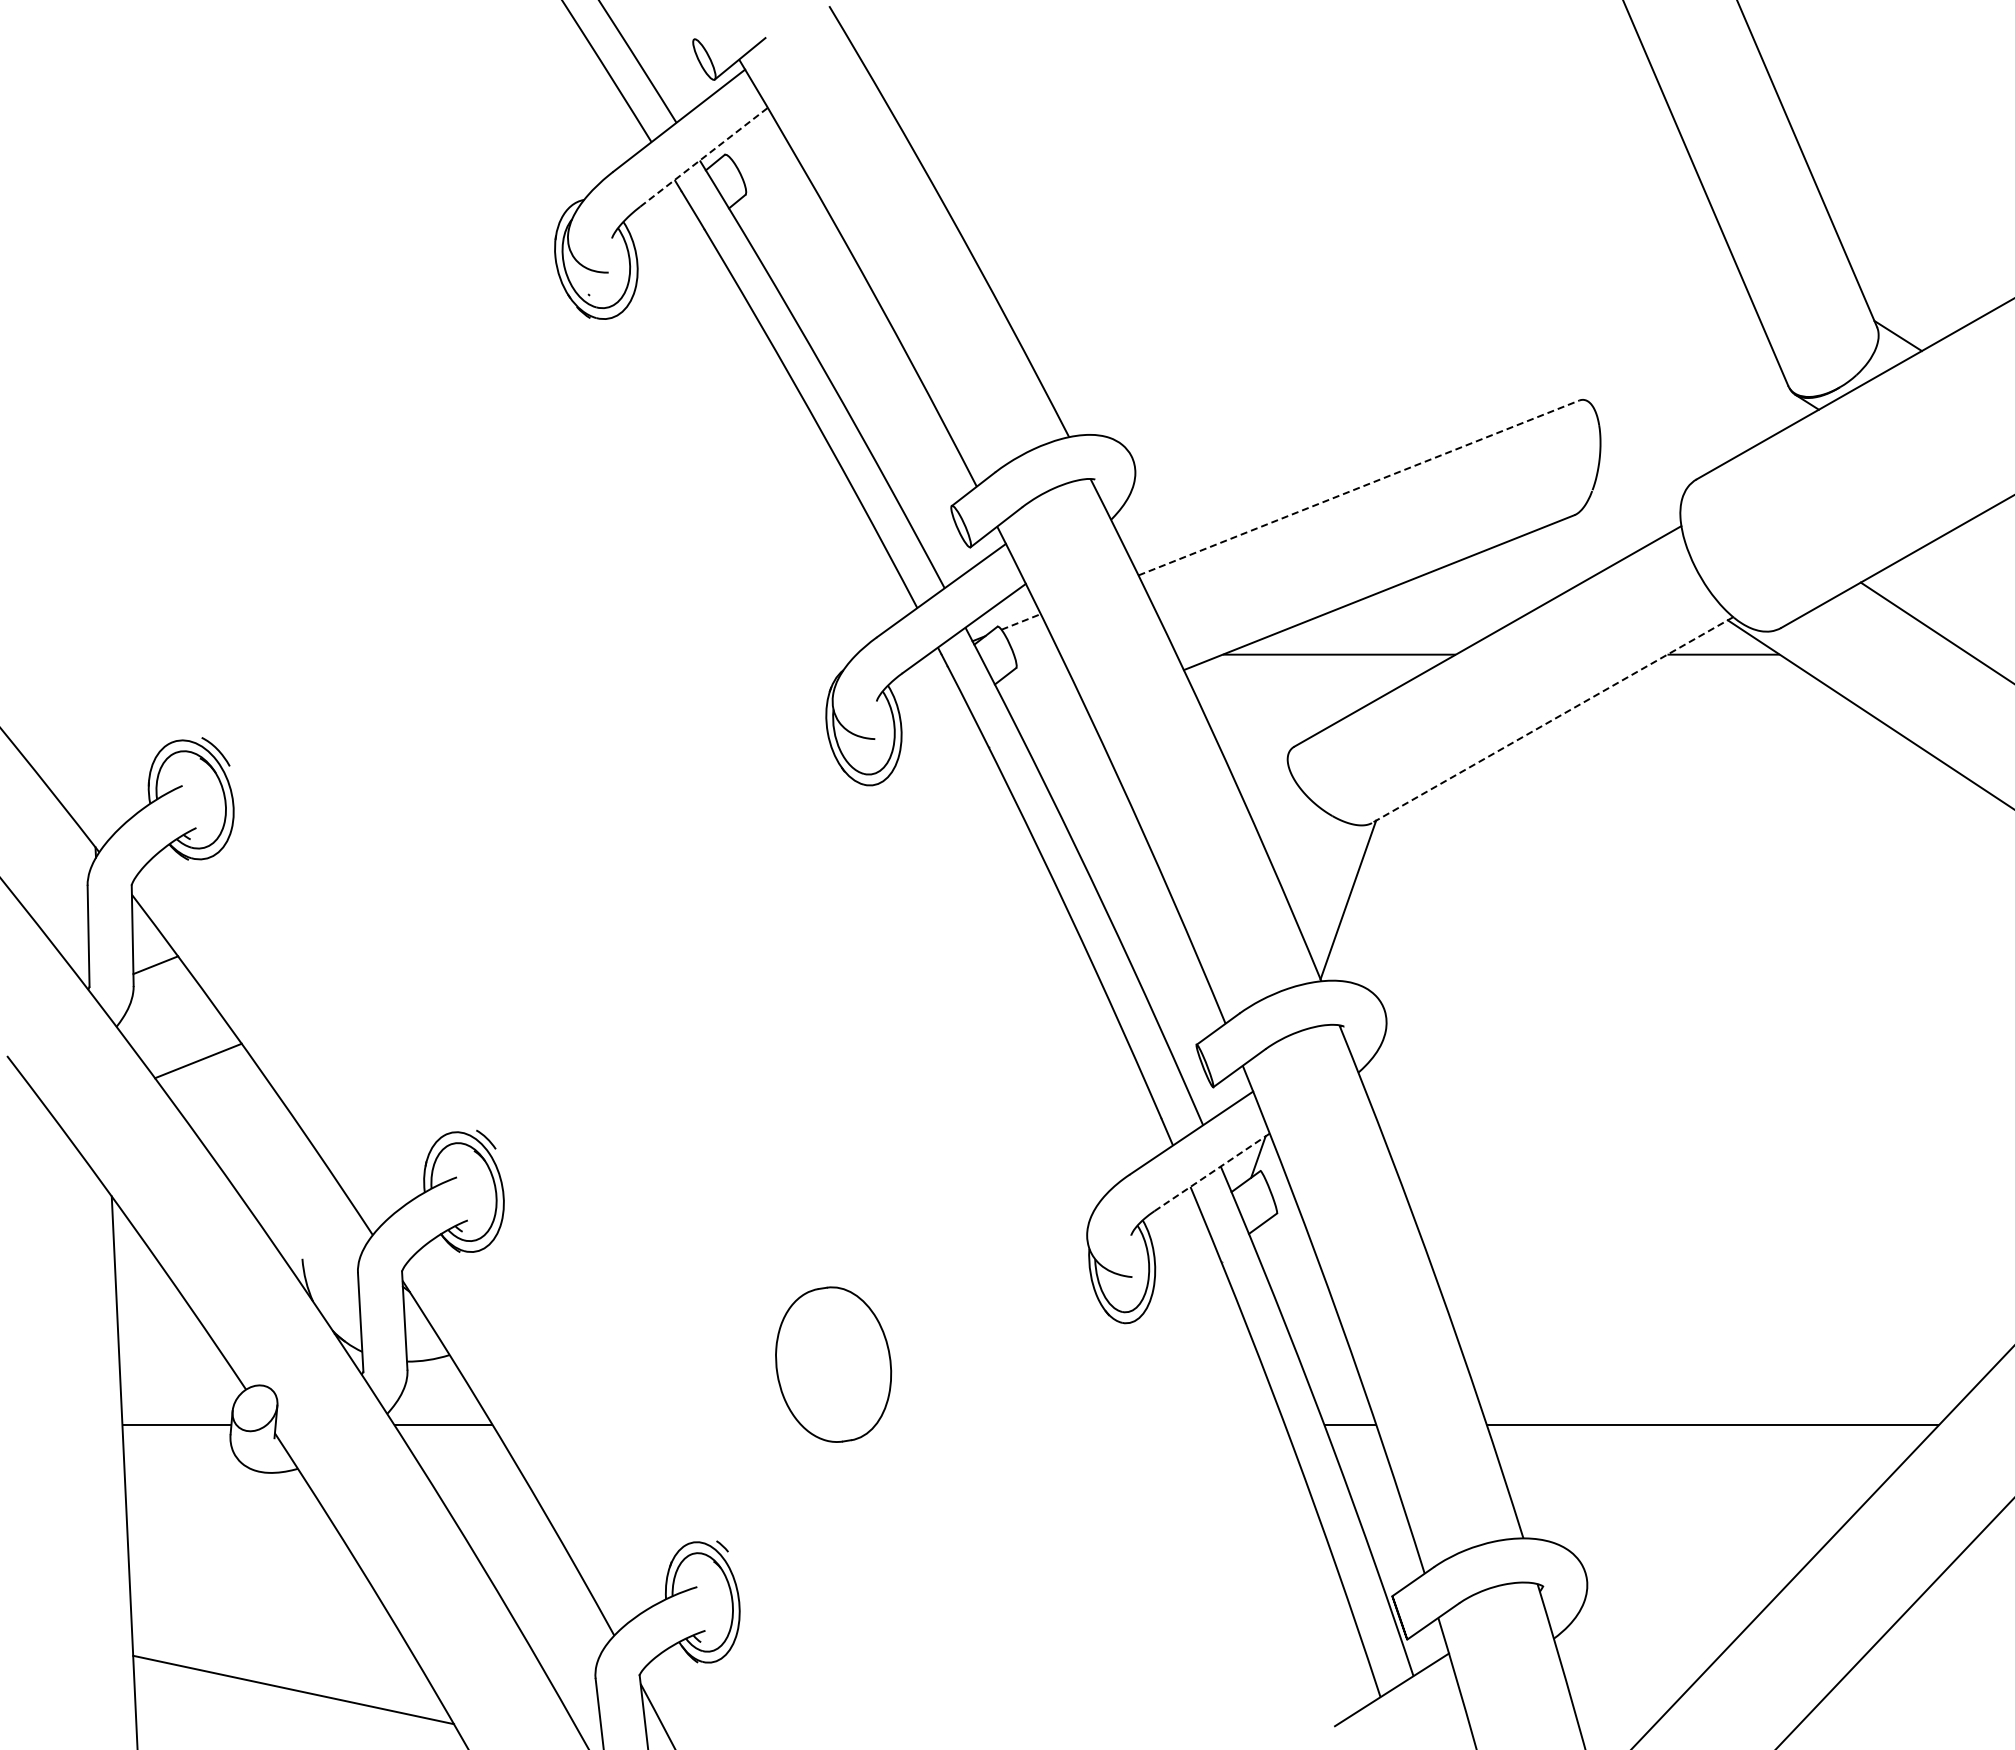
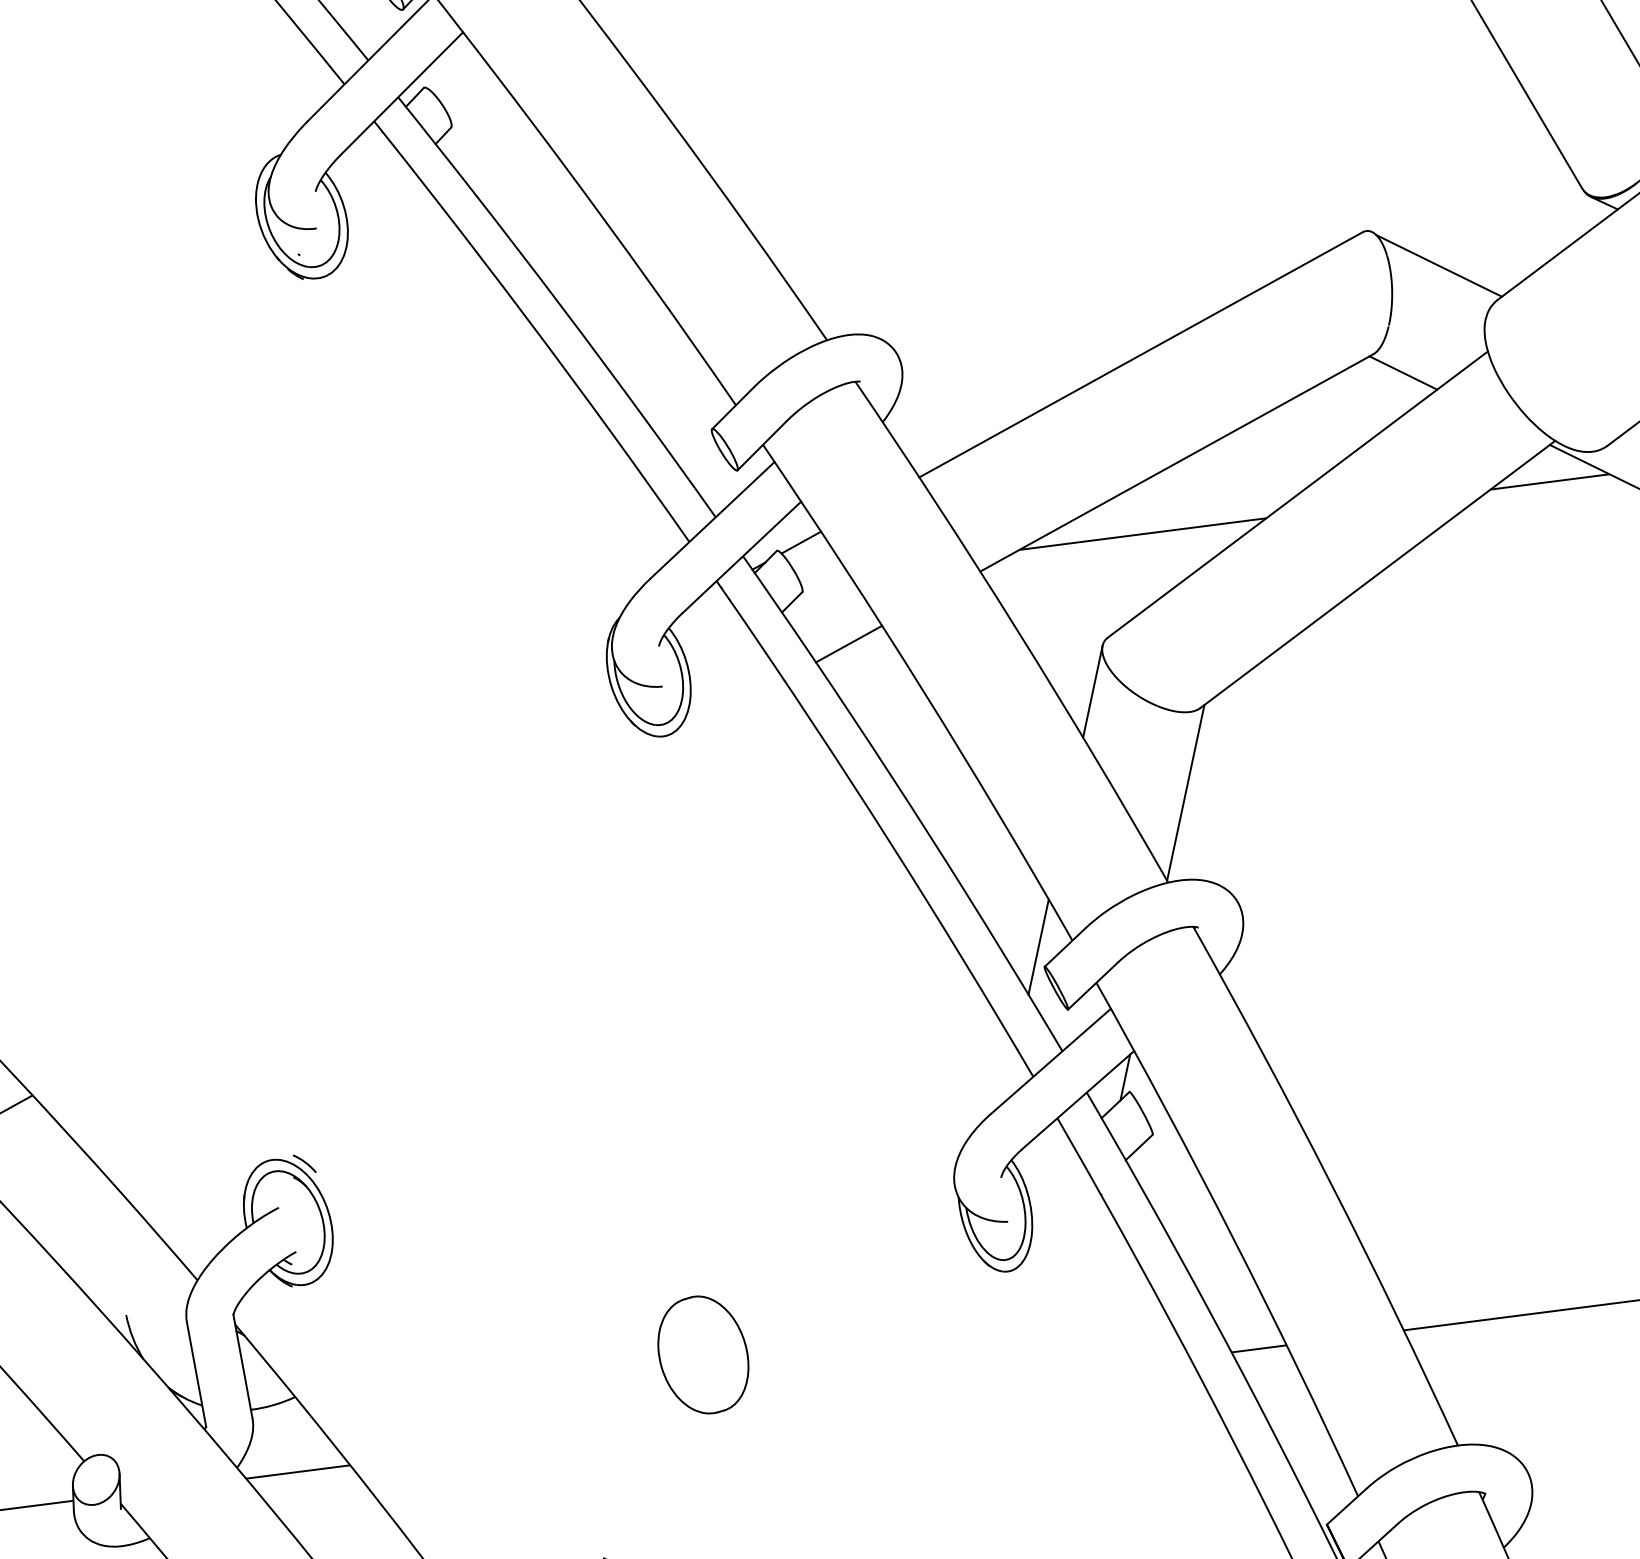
line: (704, 157) -> (402, 93), dashed -> solid
line: (1645, 440) -> (1438, 265), added
line: (1359, 487) -> (1141, 354), dashed -> solid
line: (1599, 535) -> (1402, 372), added
line: (1021, 621) -> (801, 542), dashed -> solid
line: (1552, 720) -> (1377, 574), dashed -> solid
line: (1053, 721) -> (849, 643), added
line: (1273, 794) -> (1092, 691), added
line: (1193, 1025) -> (1038, 946), added
line: (1212, 1172) -> (1078, 1100), dashed -> solid
part: (833, 1364) -> (703, 1354), size x0.71

